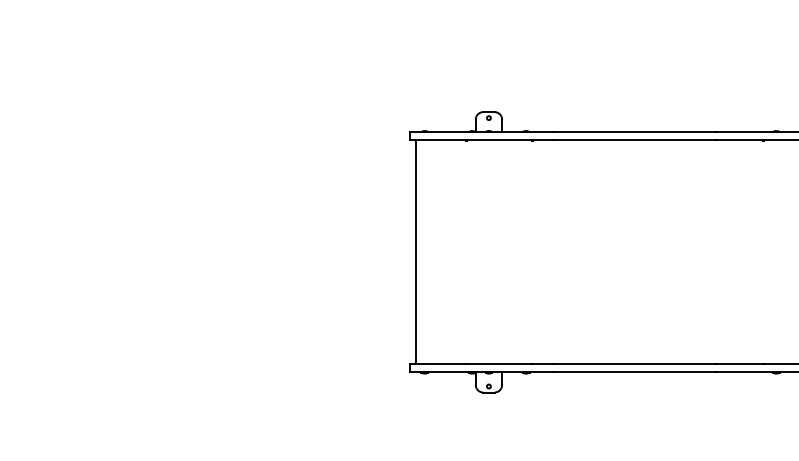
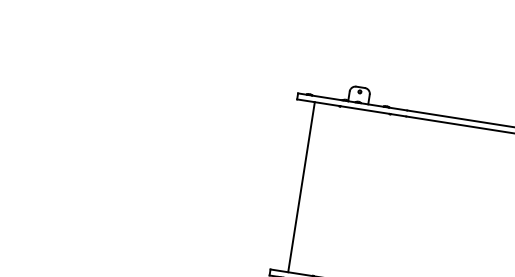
line: (416, 252) -> (301, 187), moved

